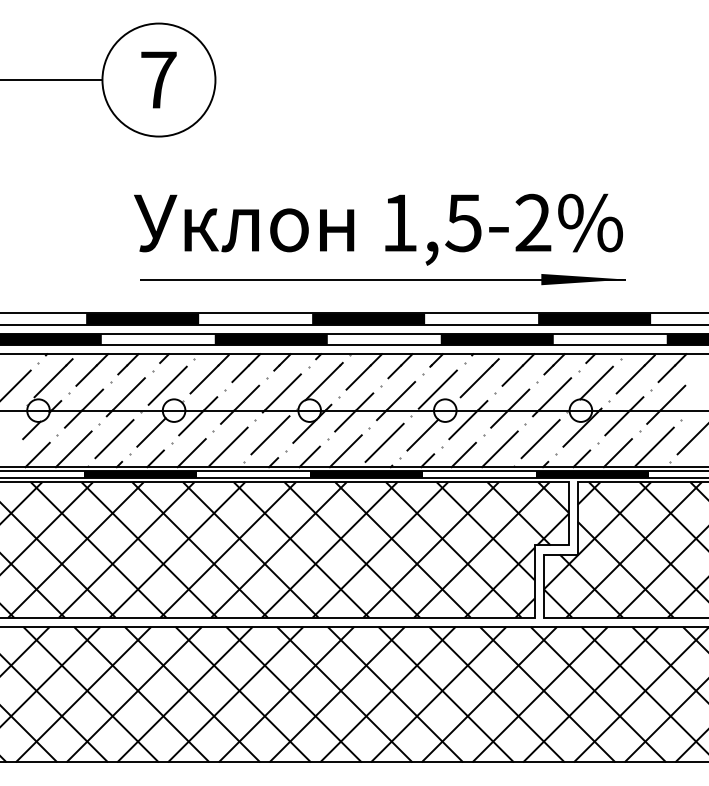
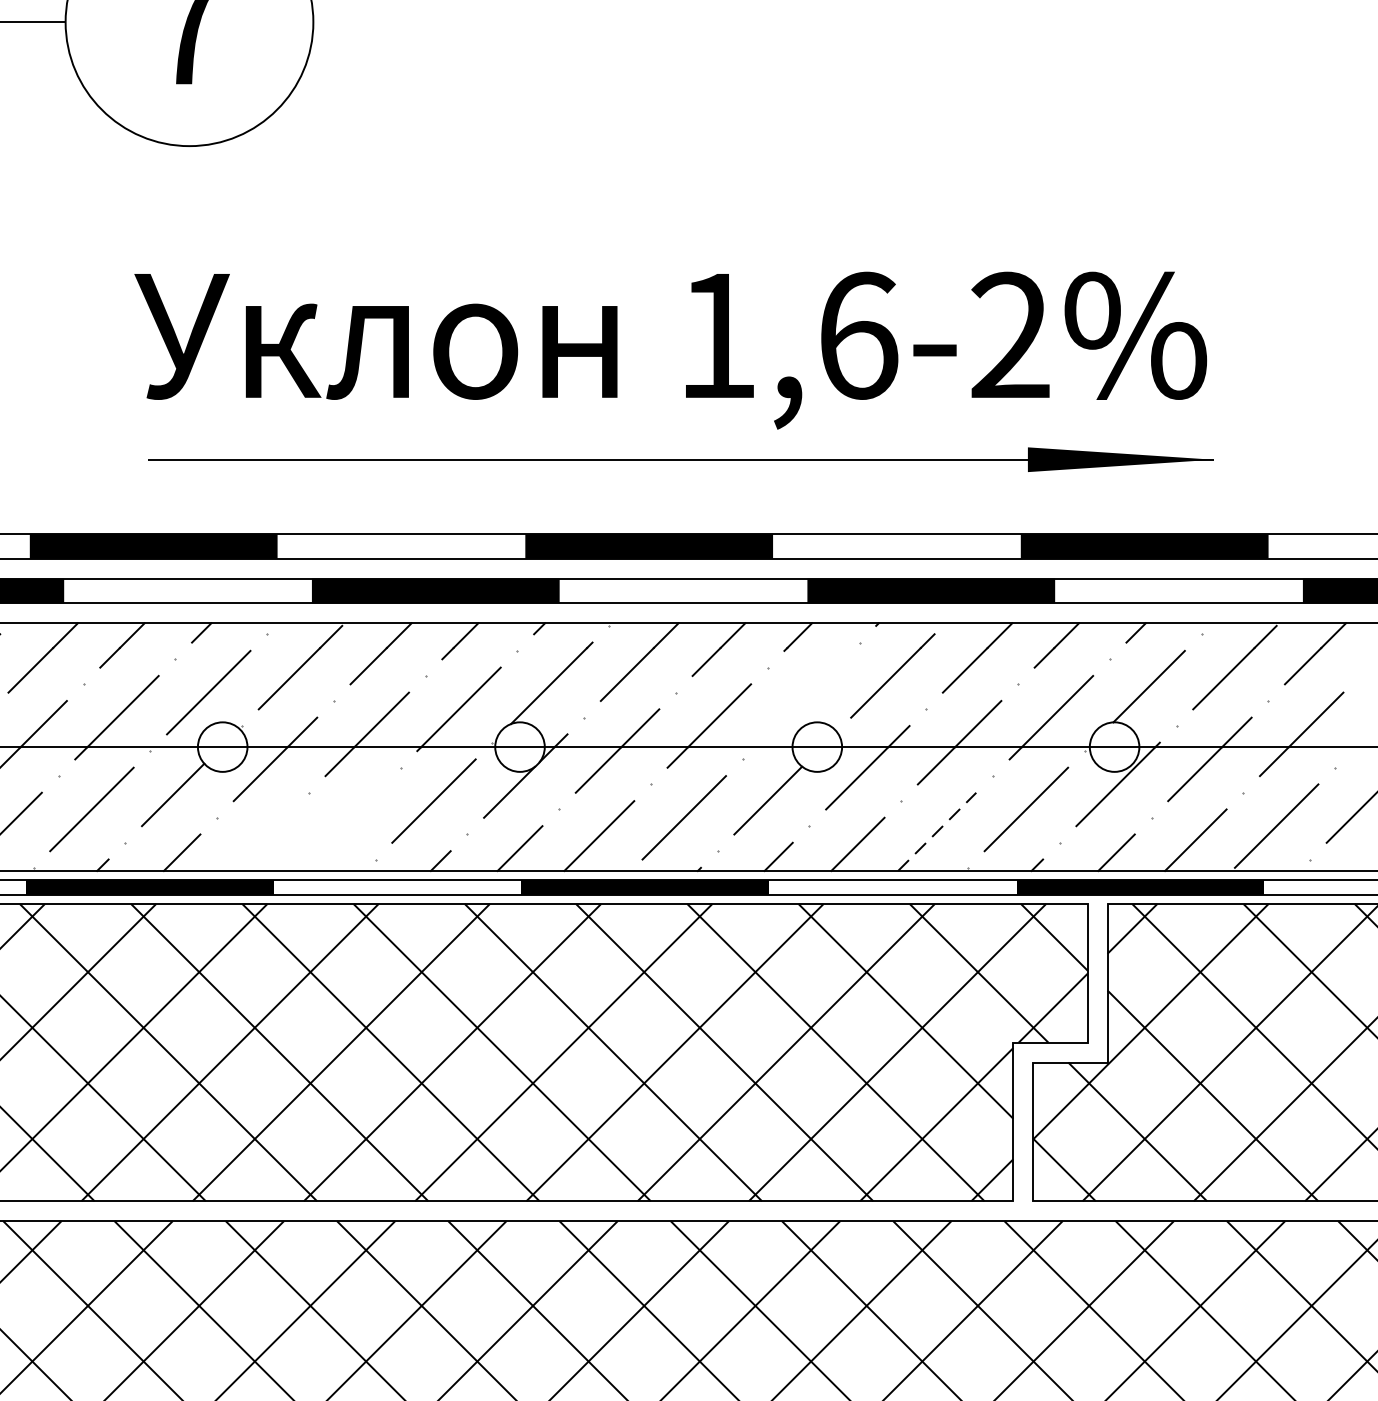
text: (463, 222) -> (857, 334), 1,5-2%%% -> 1,6-2%%%
line: (437, 389) -> (800, 700), removed
line: (228, 446) -> (341, 825), removed
line: (500, 448) -> (938, 830), solid -> dashed
line: (191, 453) -> (260, 841), removed

